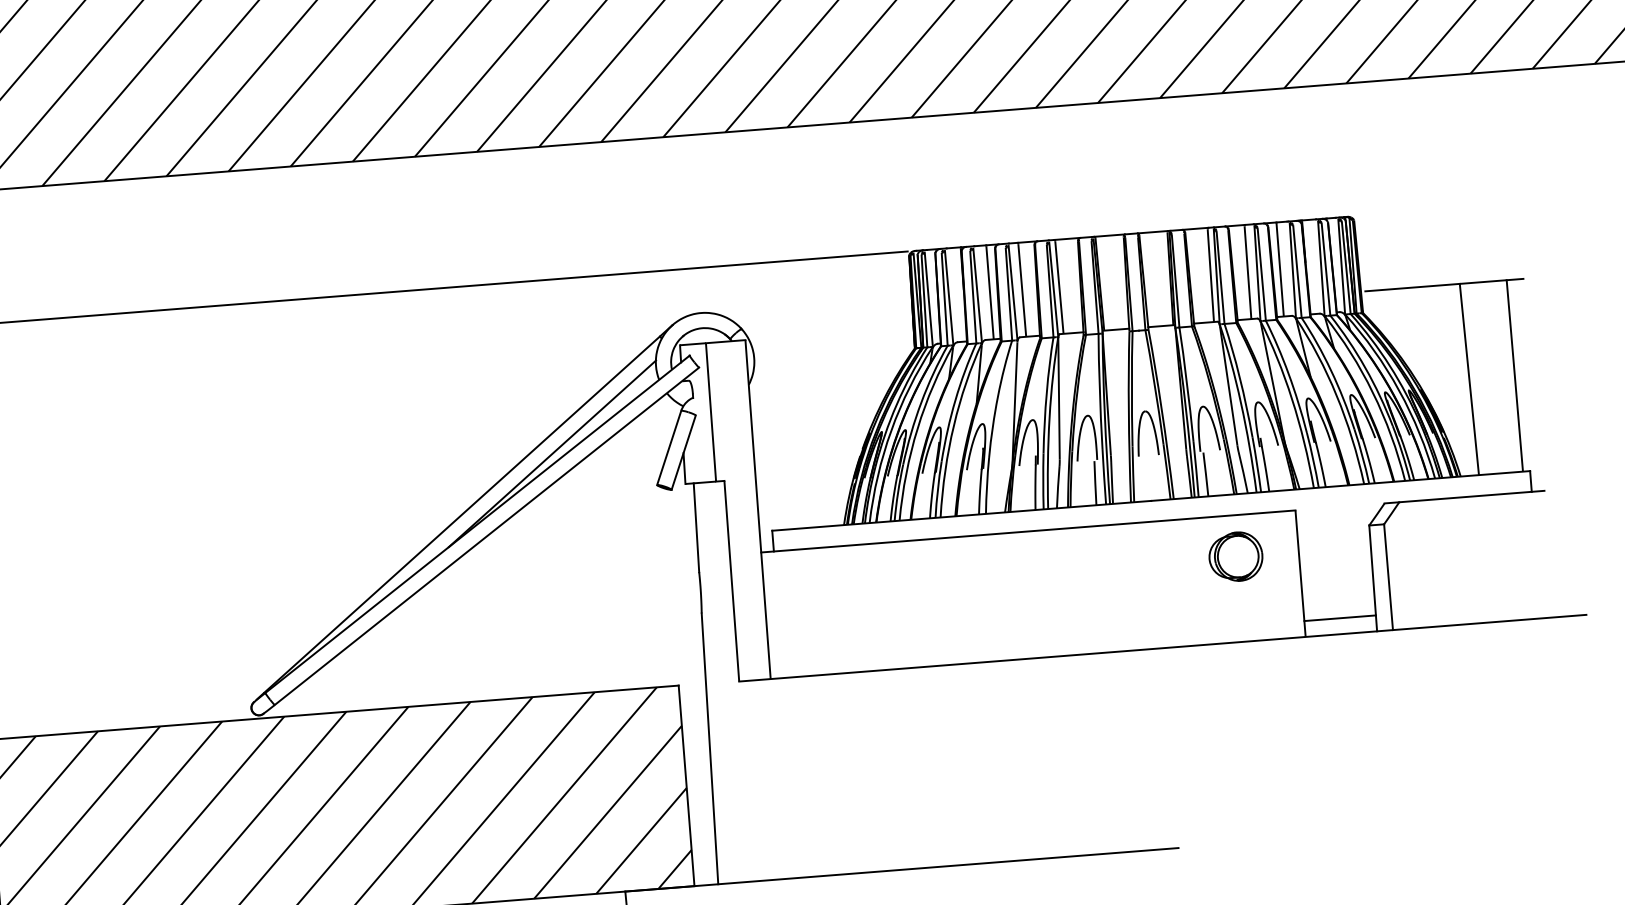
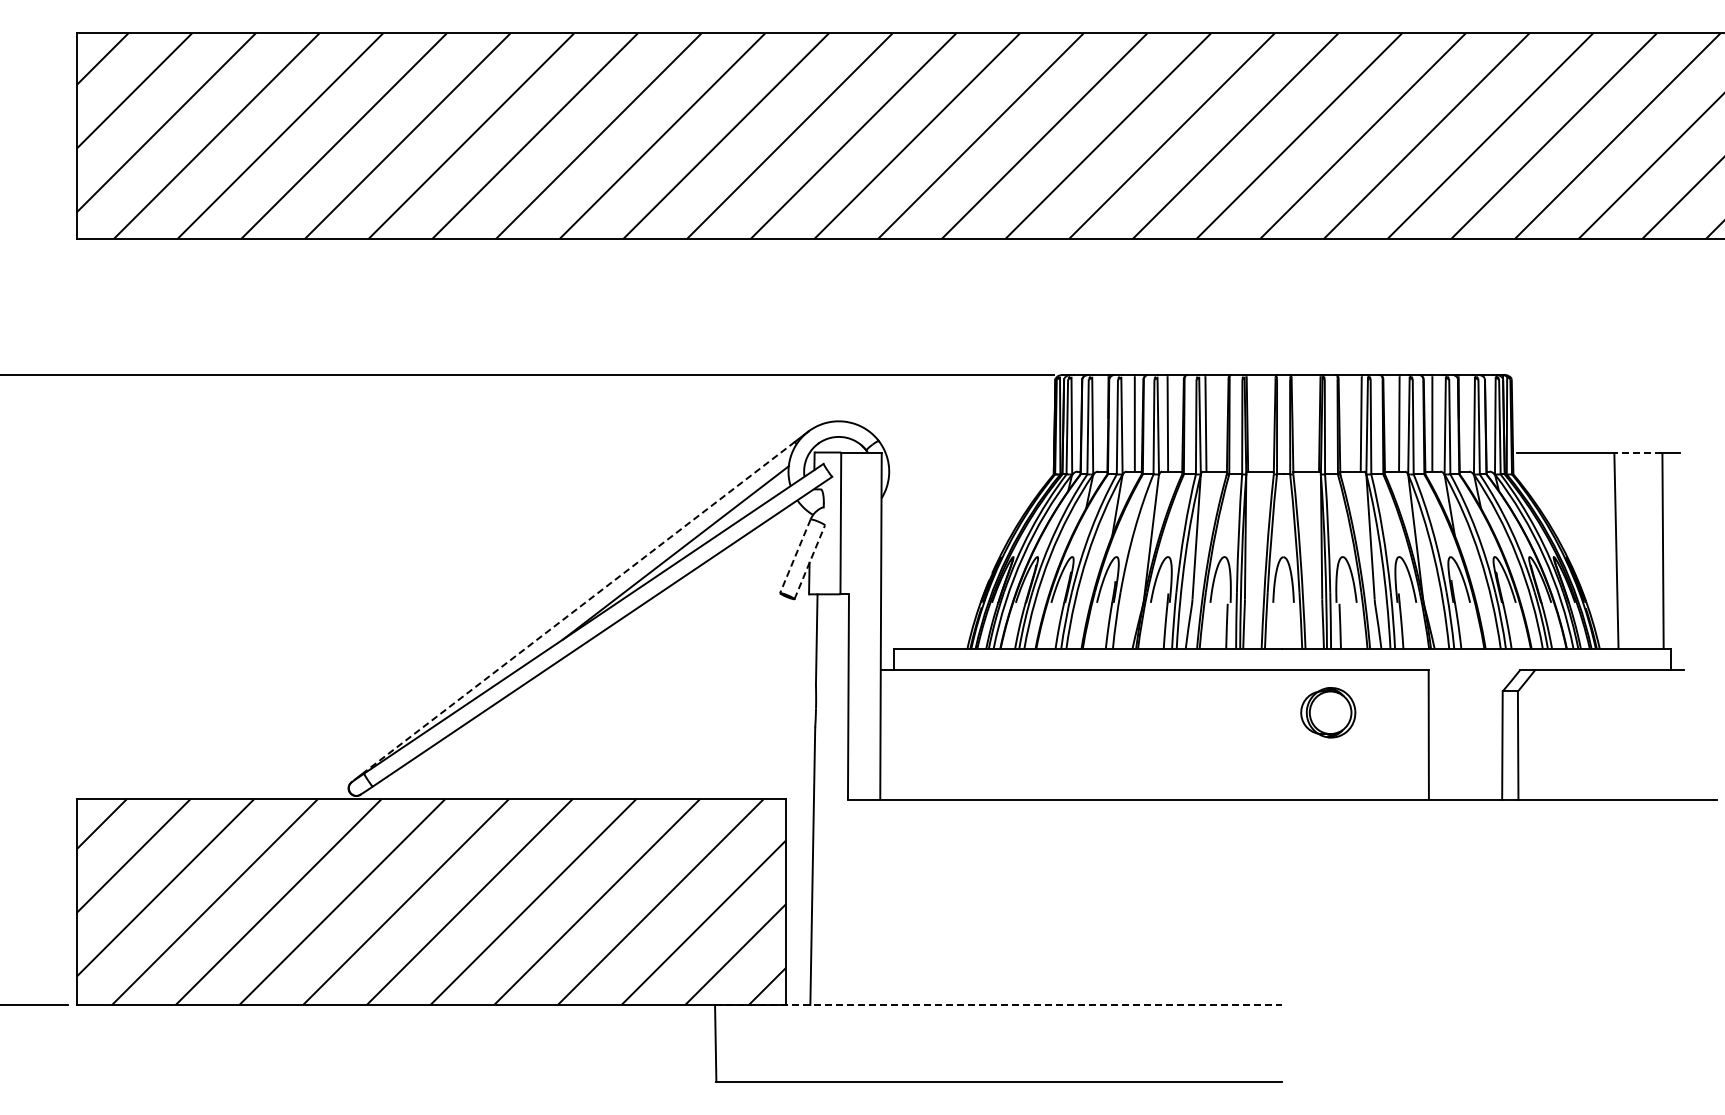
line: (1482, 282) -> (1637, 452), solid -> dashed
line: (669, 448) -> (795, 556), solid -> dashed
line: (683, 452) -> (809, 562), solid -> dashed
line: (461, 514) -> (578, 607), solid -> dashed
part: (1236, 556) -> (1328, 712), moved
line: (1340, 618) -> (1465, 783), removed
line: (901, 869) -> (998, 1004), solid -> dashed

